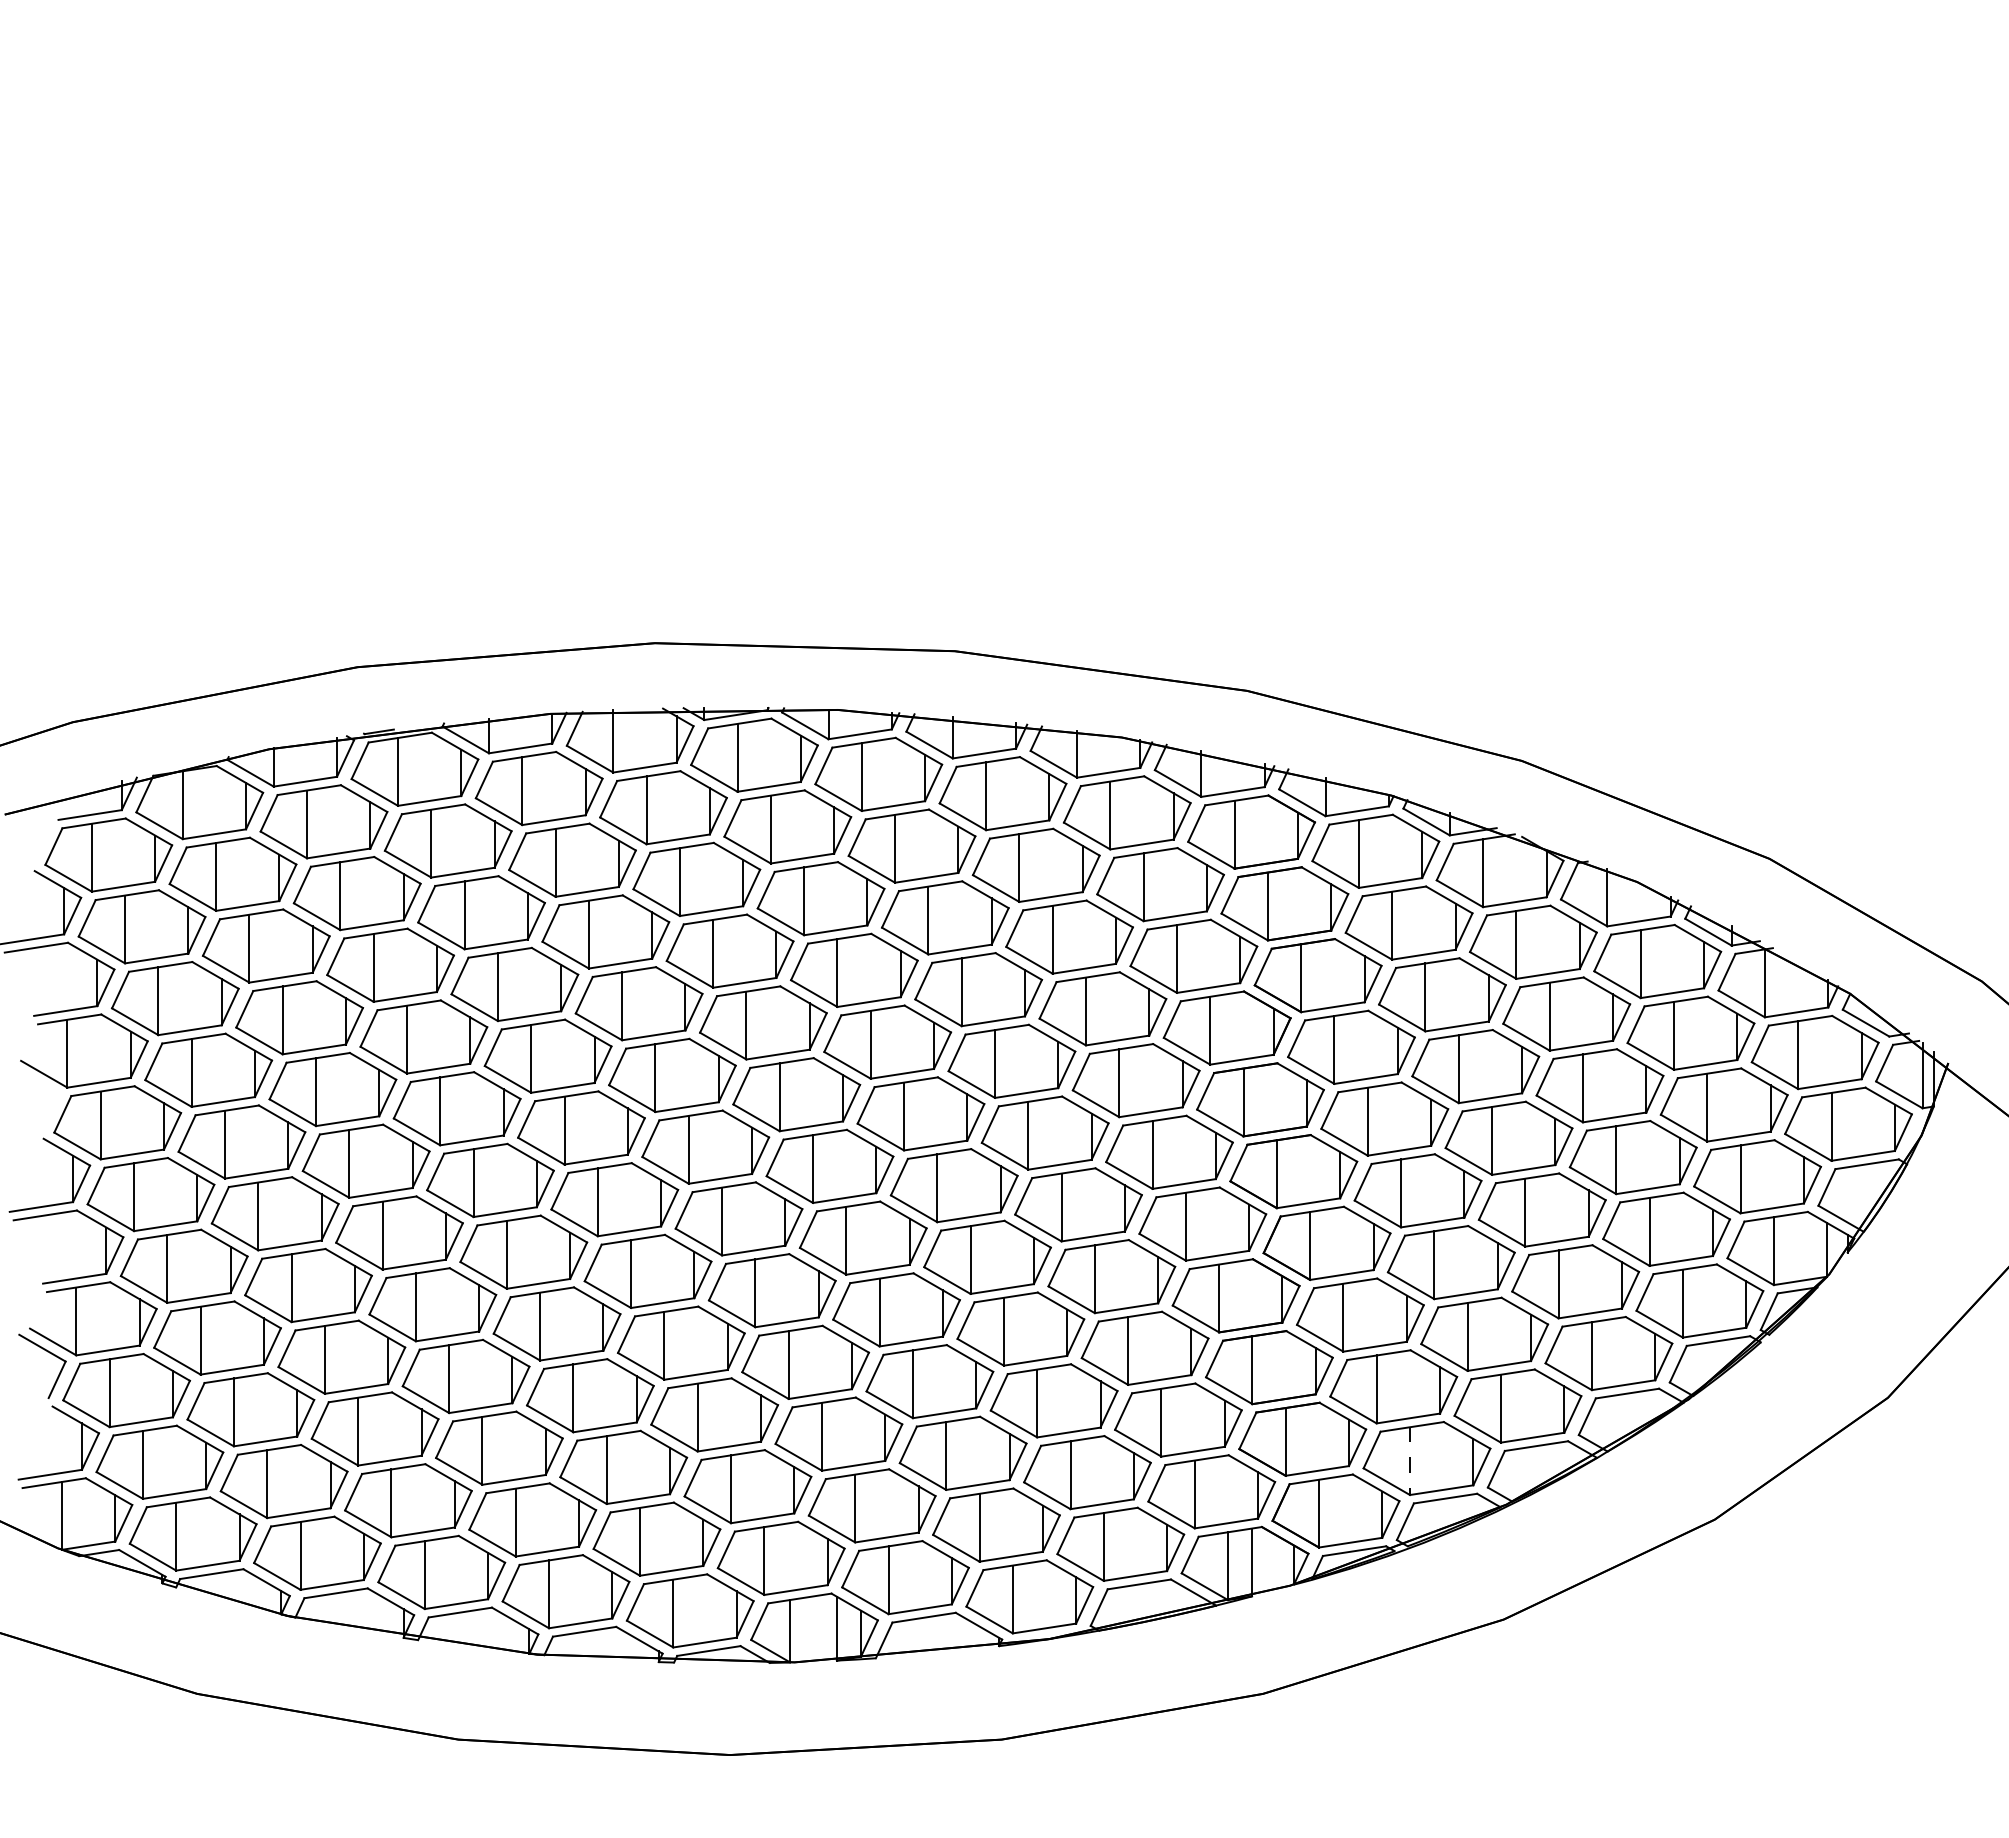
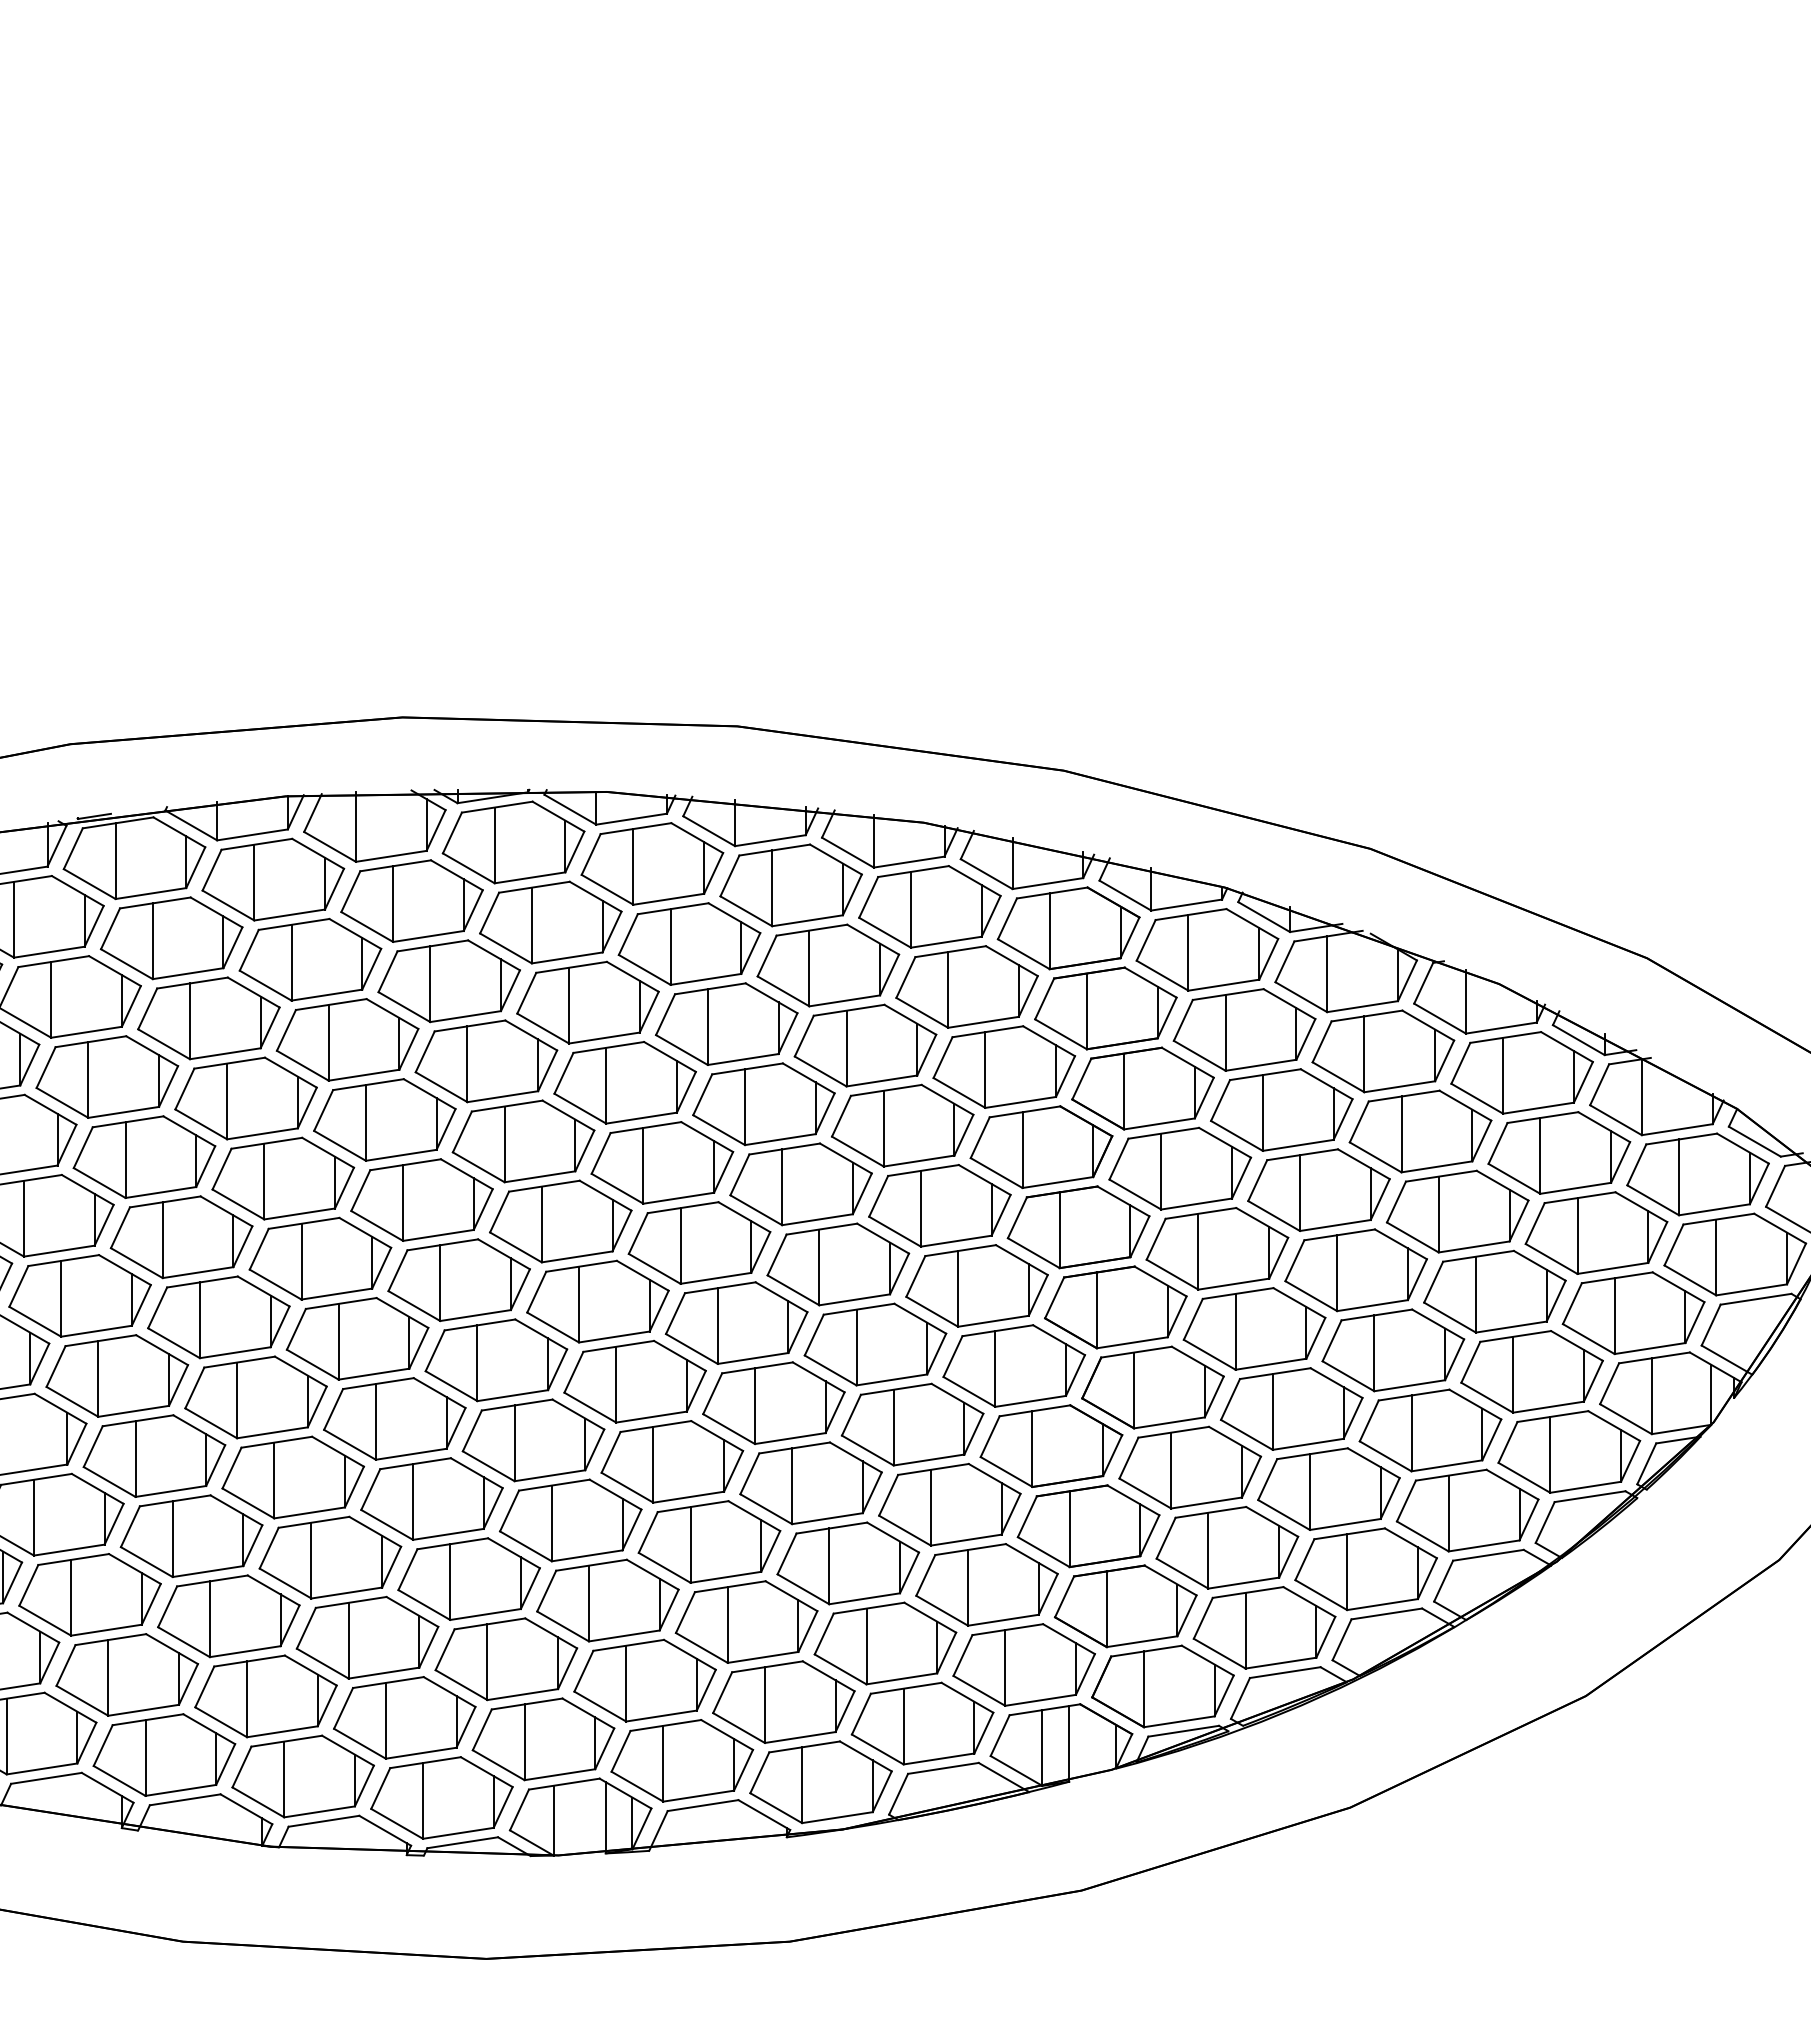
line: (1409, 1461) -> (1245, 1631), dashed -> solid

